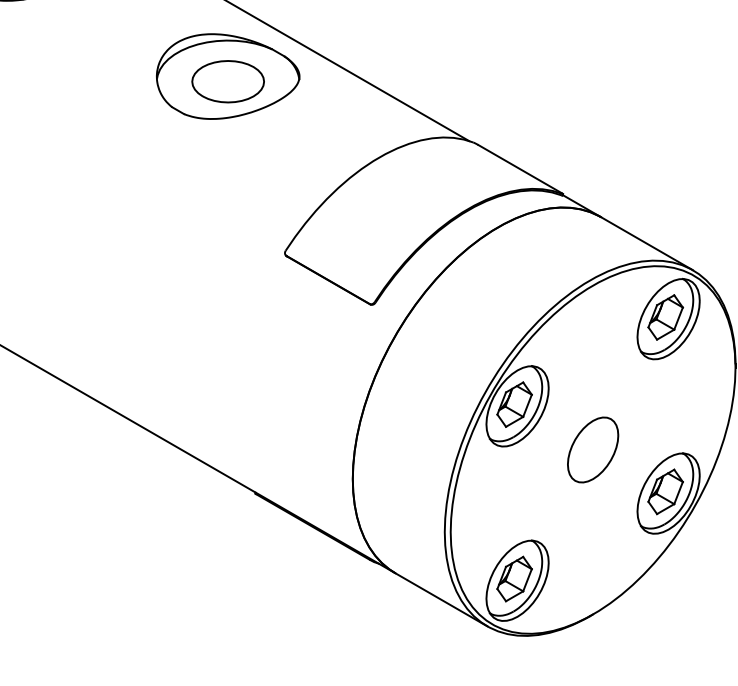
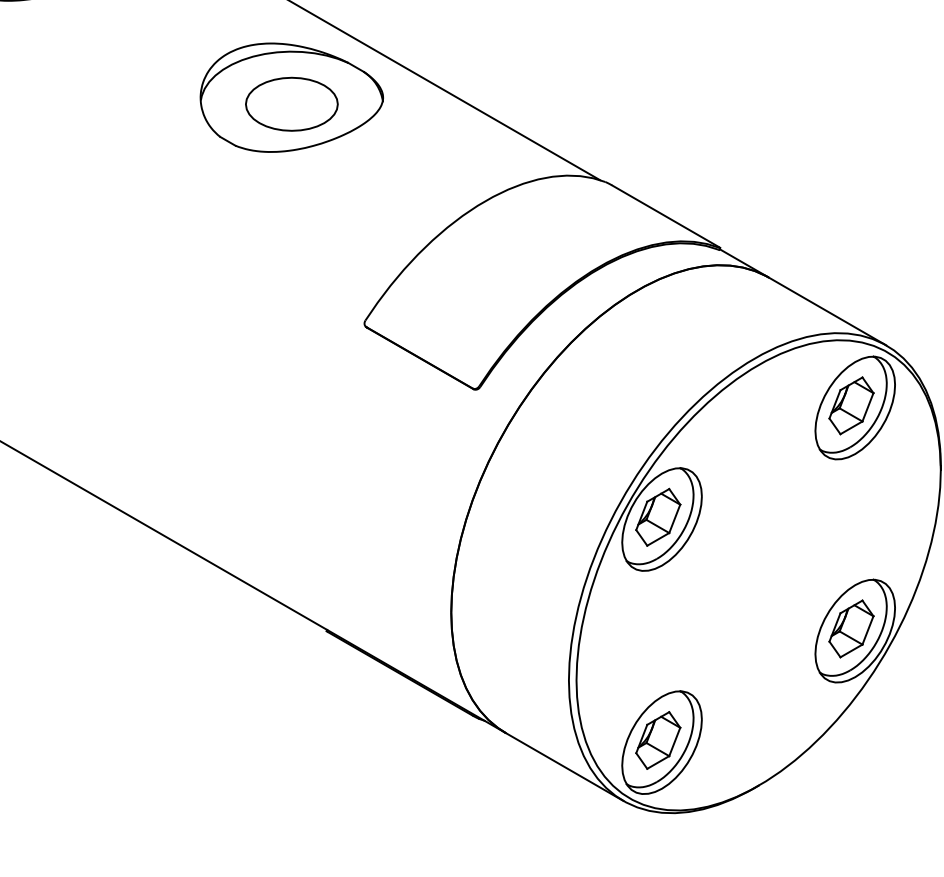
part: (592, 450) -> (758, 575), removed

